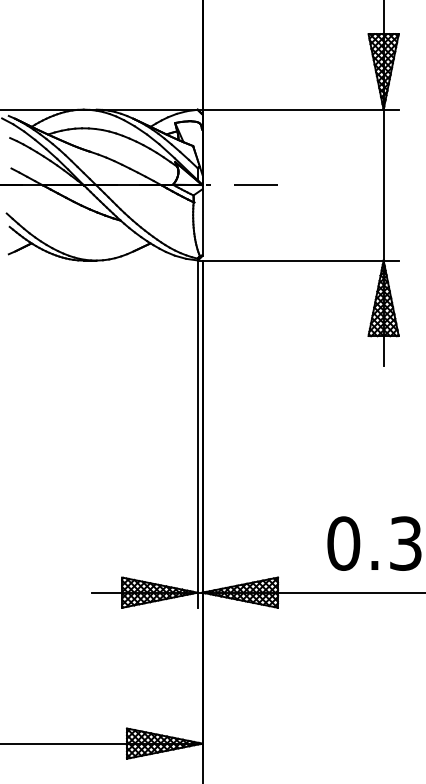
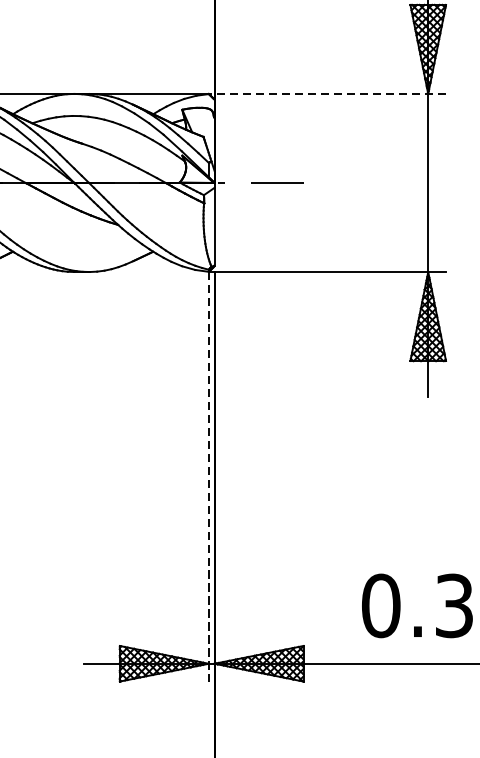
line: (298, 109) -> (327, 93), solid -> dashed
line: (197, 434) -> (208, 477), solid -> dashed

